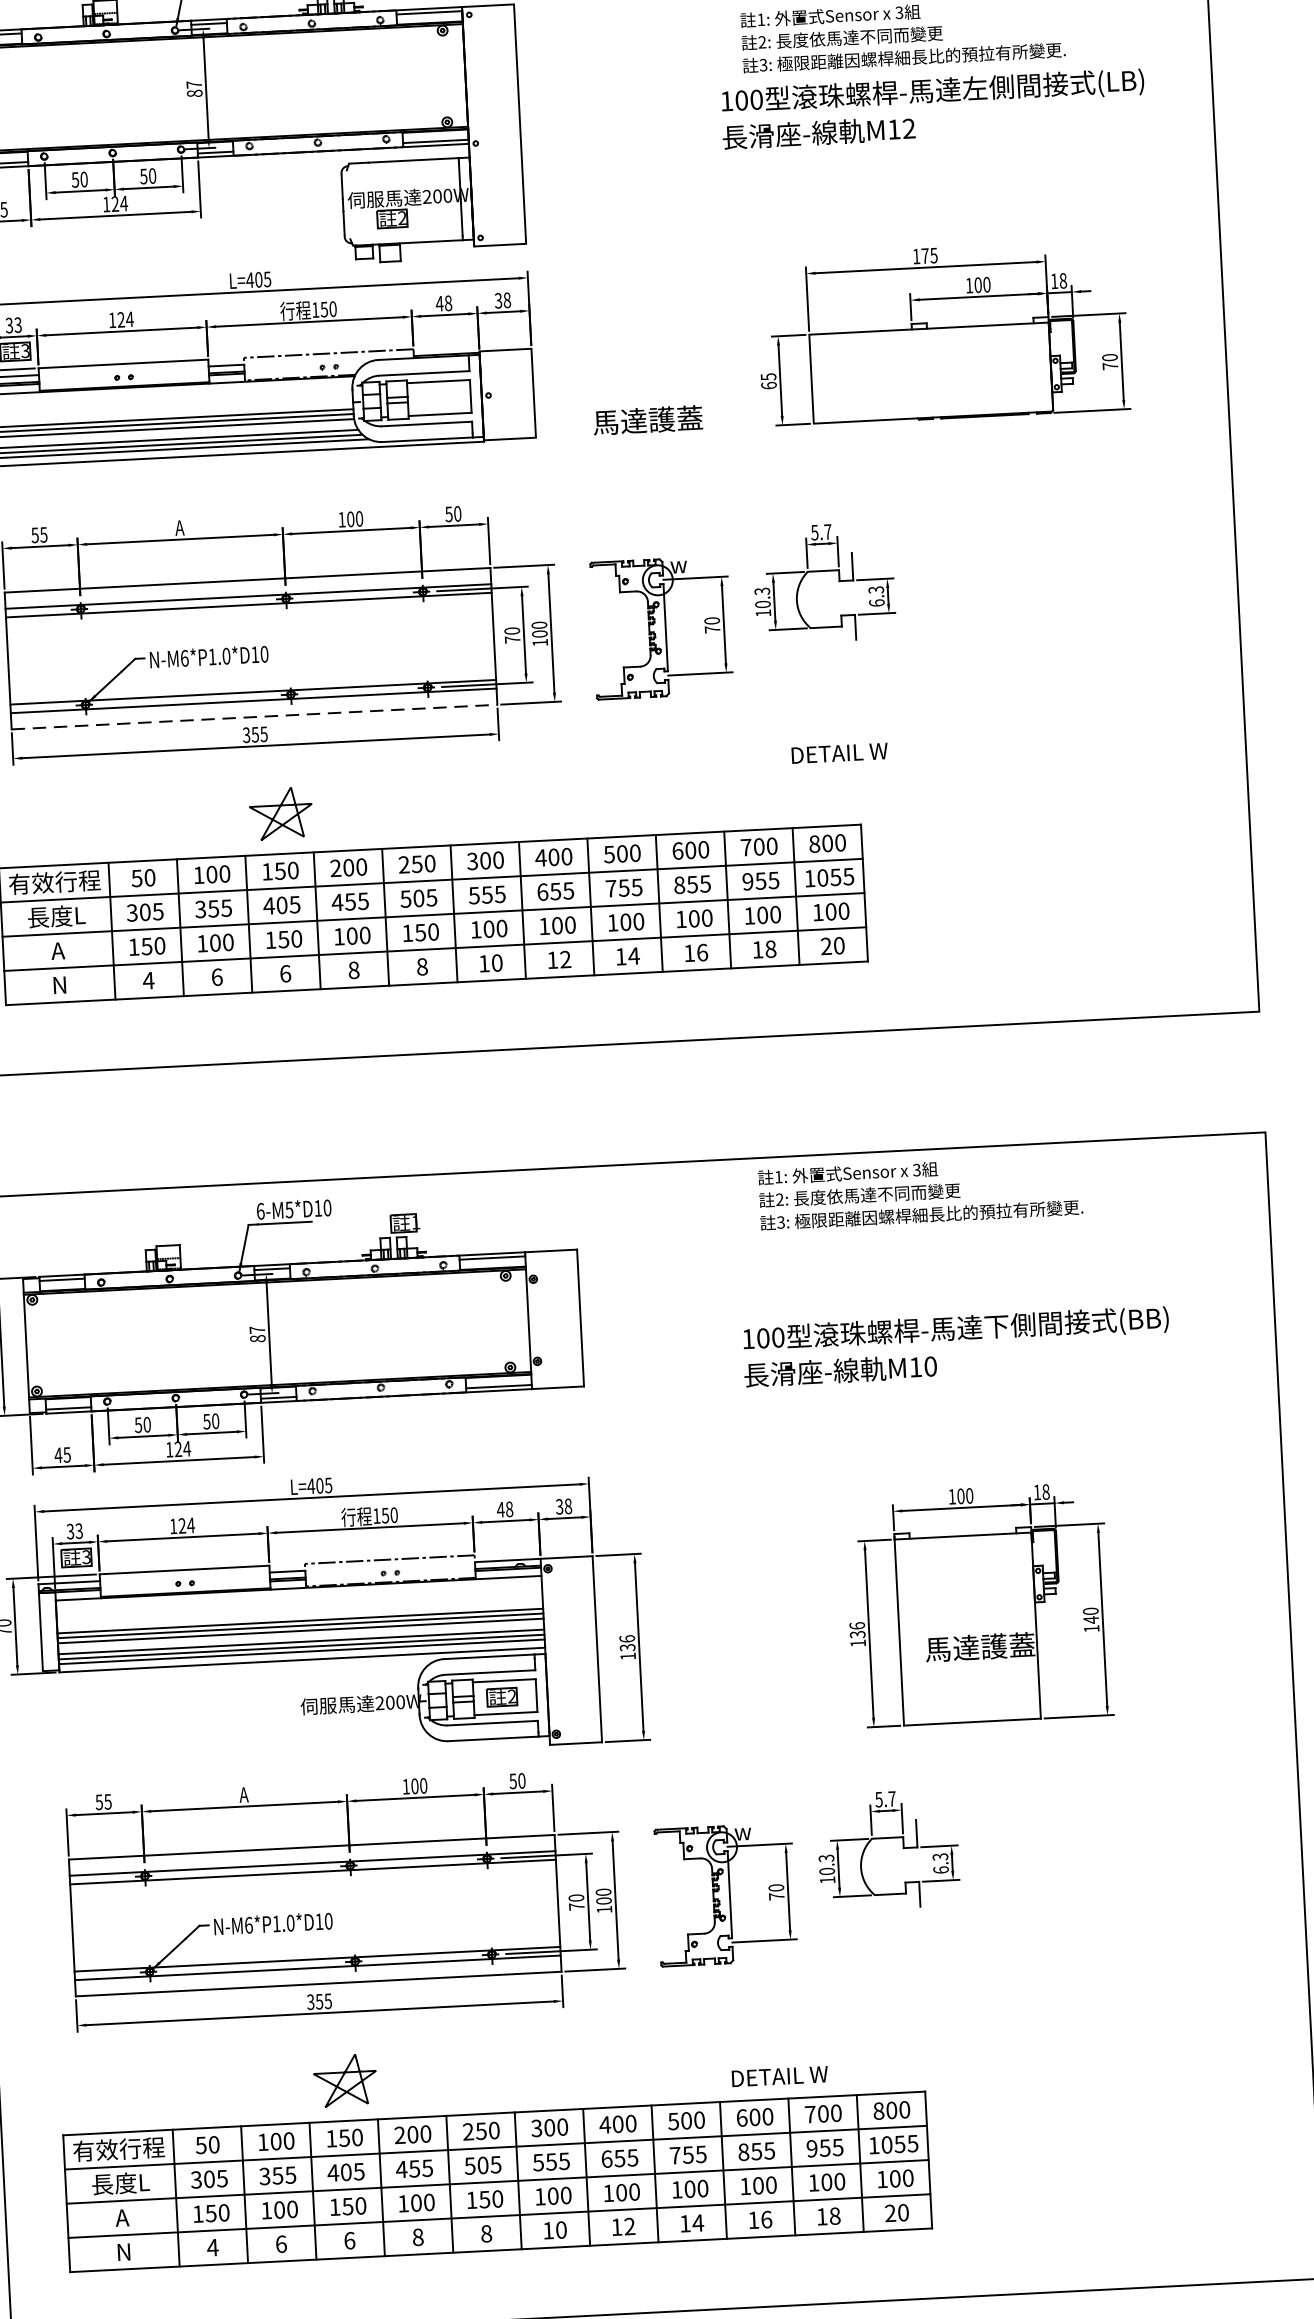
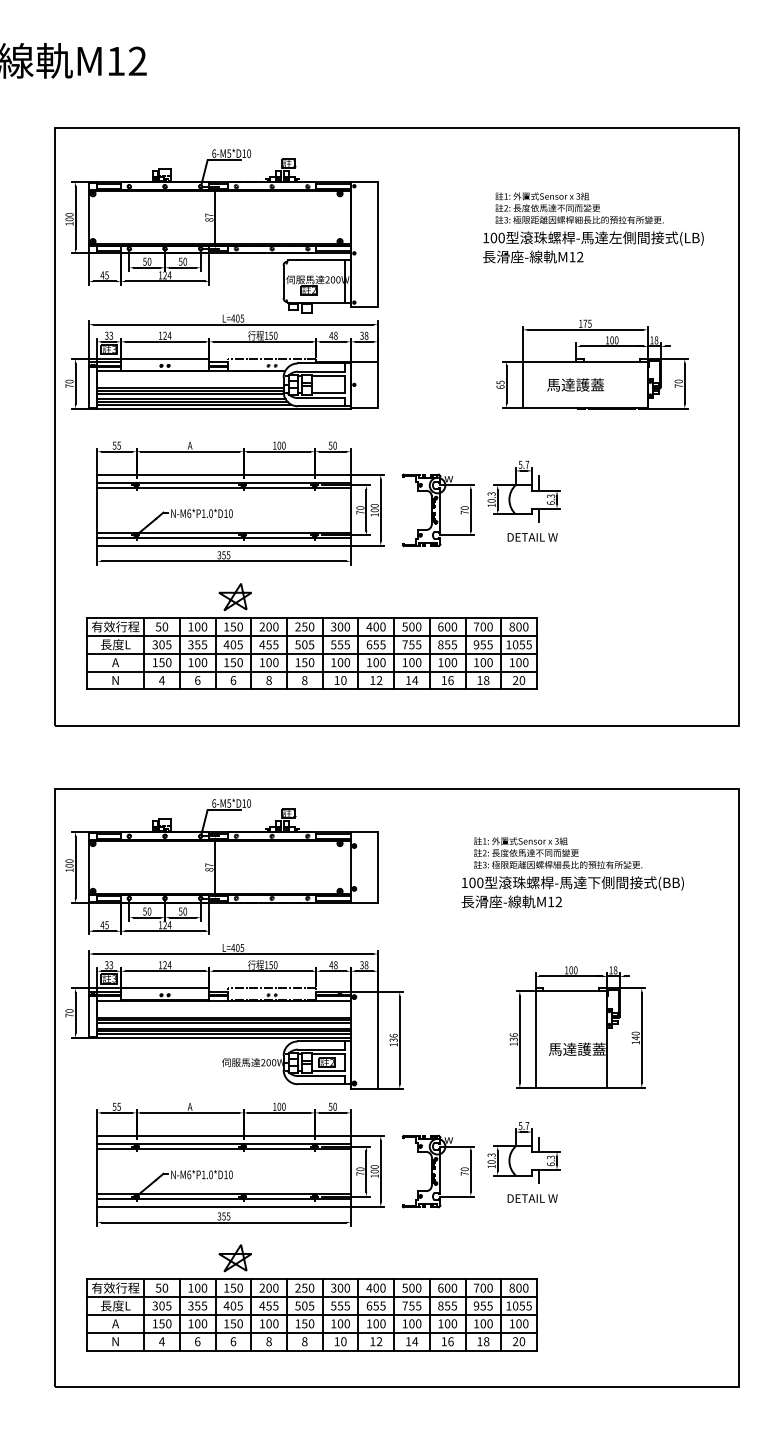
text: (647, 419) -> (575, 384), moved
line: (255, 717) -> (224, 546), dashed -> solid
text: (839, 753) -> (532, 537), moved
text: (921, 1191) -> (558, 852), moved
text: (929, 1365) -> (558, 901), M10 -> M12
text: (779, 2076) -> (532, 1198), moved

